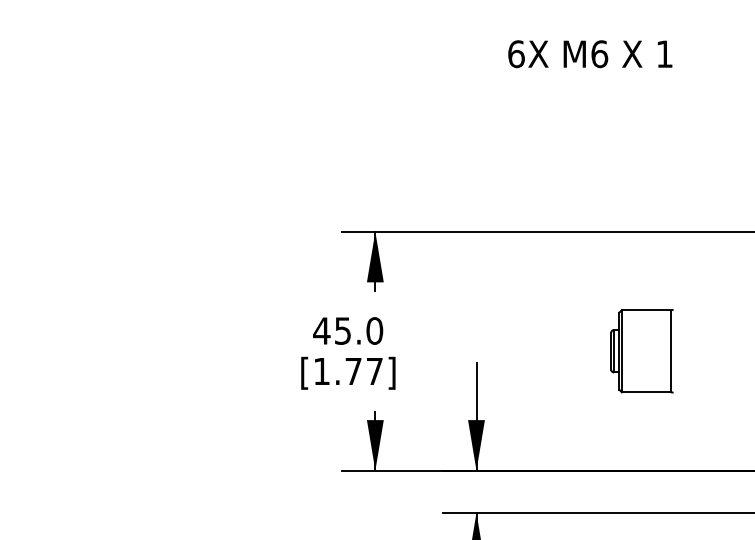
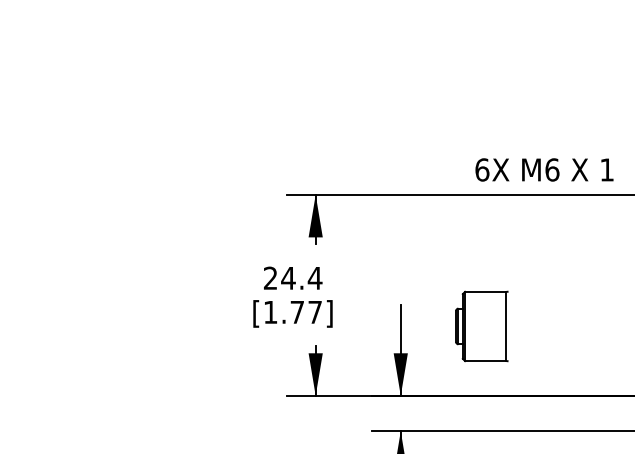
text: (590, 54) -> (544, 170), moved
text: (348, 330) -> (293, 277), 45.0 -> 24.4
part: (641, 351) -> (481, 326), moved

